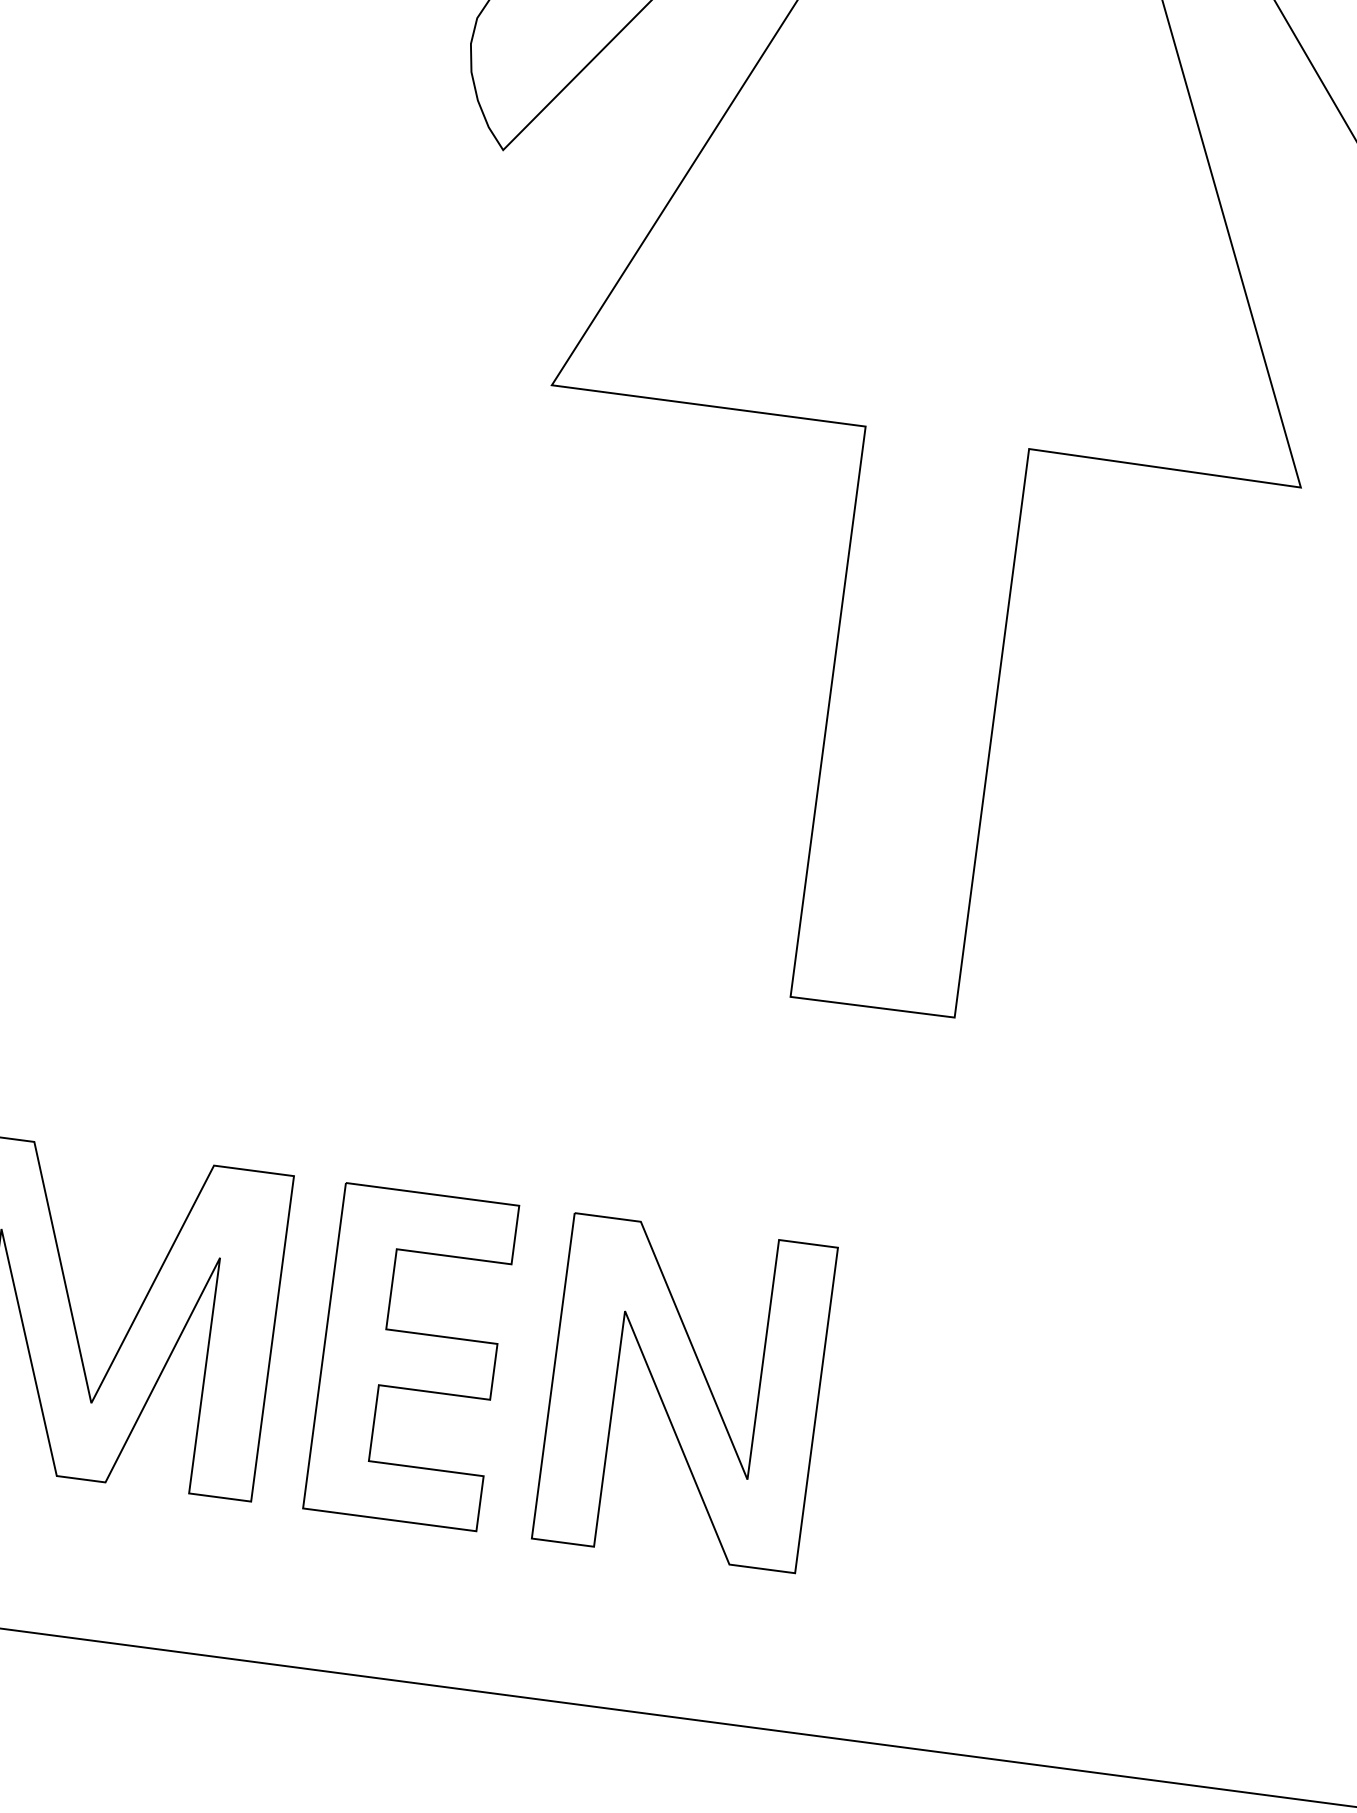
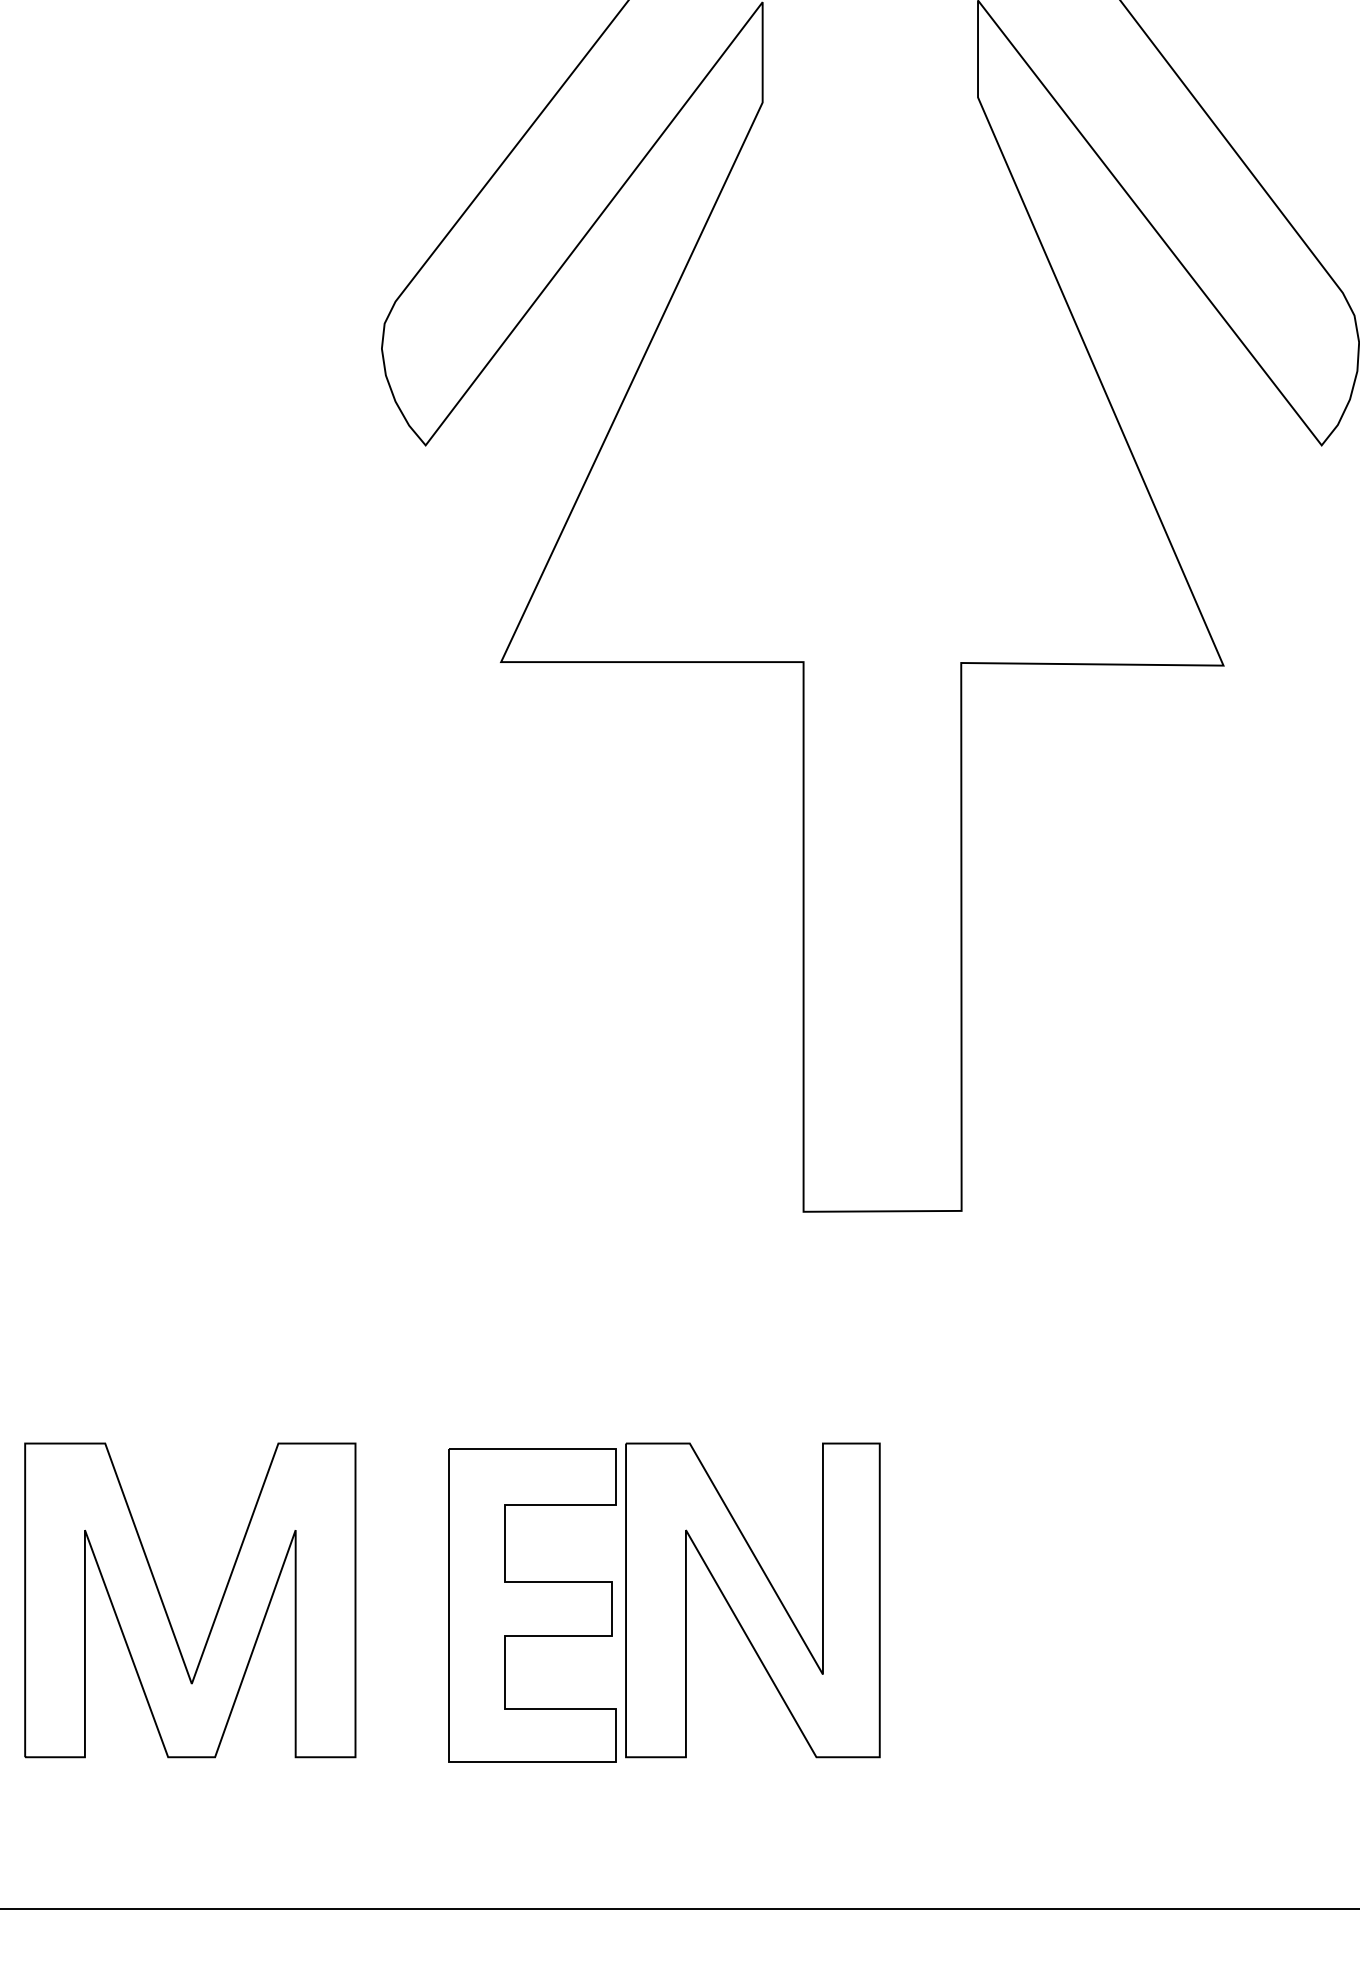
part: (411, 1357) -> (532, 1605), moved

